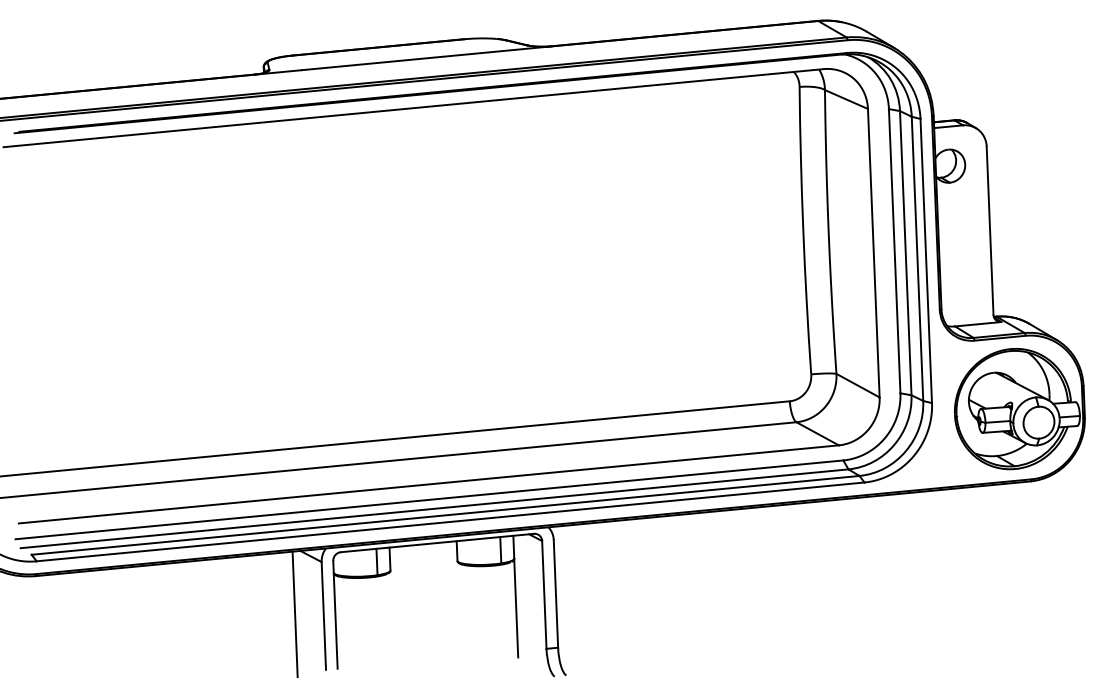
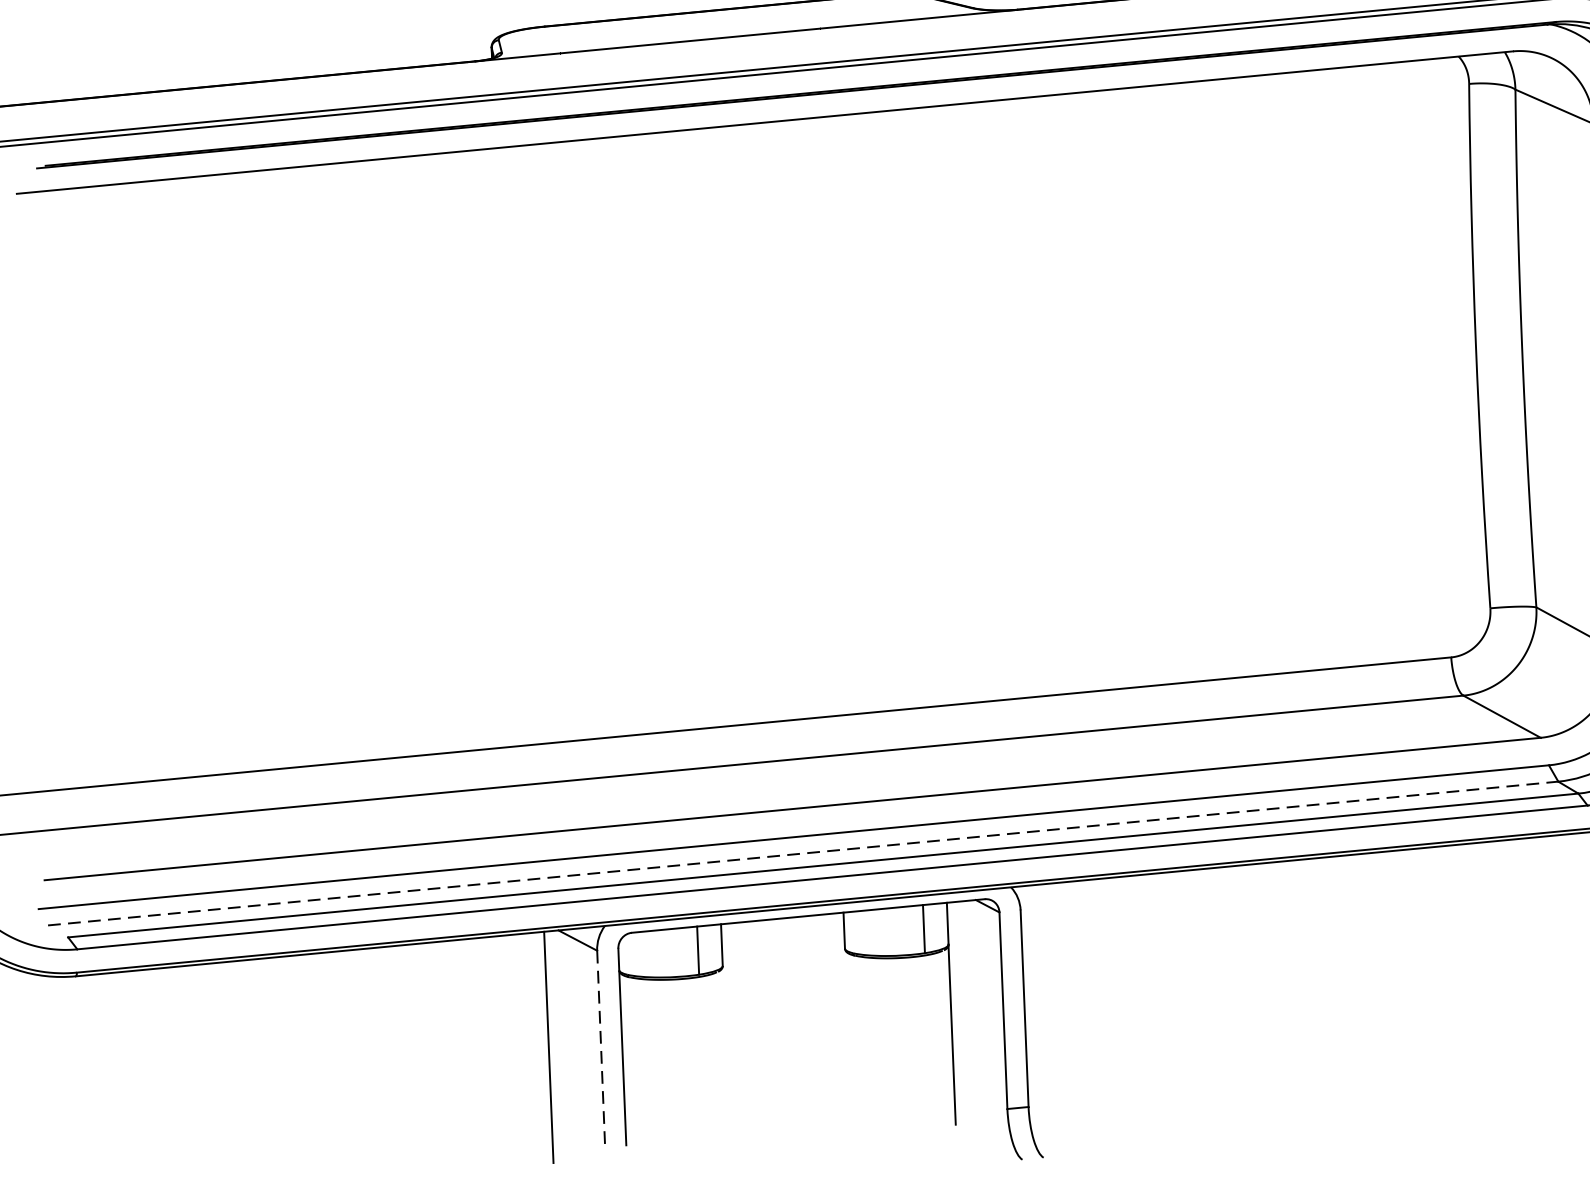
line: (434, 508) -> (803, 852), solid -> dashed
line: (323, 615) -> (600, 1048), solid -> dashed

